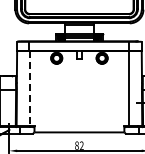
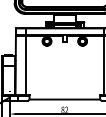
line: (29, 88) -> (25, 65), dashed -> solid

